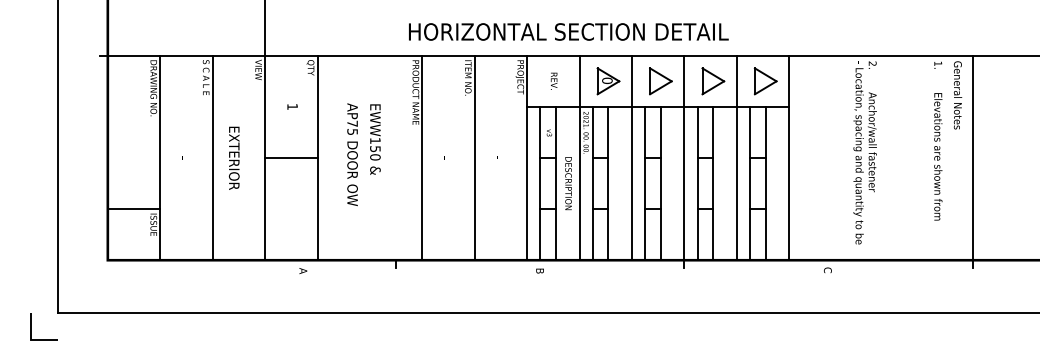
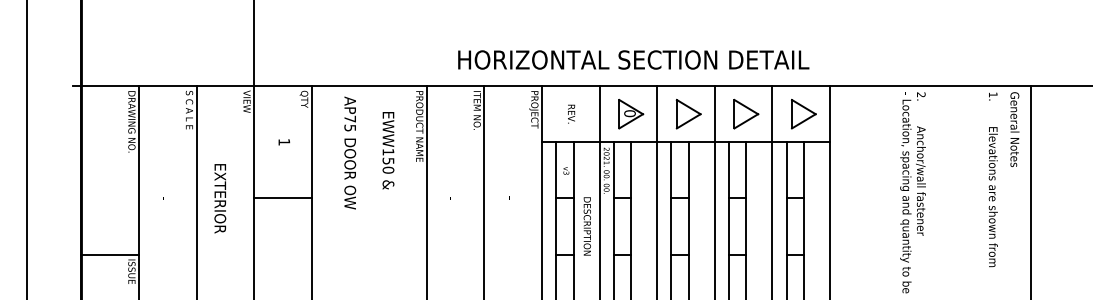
text: (568, 31) -> (633, 59), moved
text: (375, 139) -> (388, 150), moved
text: (352, 154) -> (350, 152), moved

